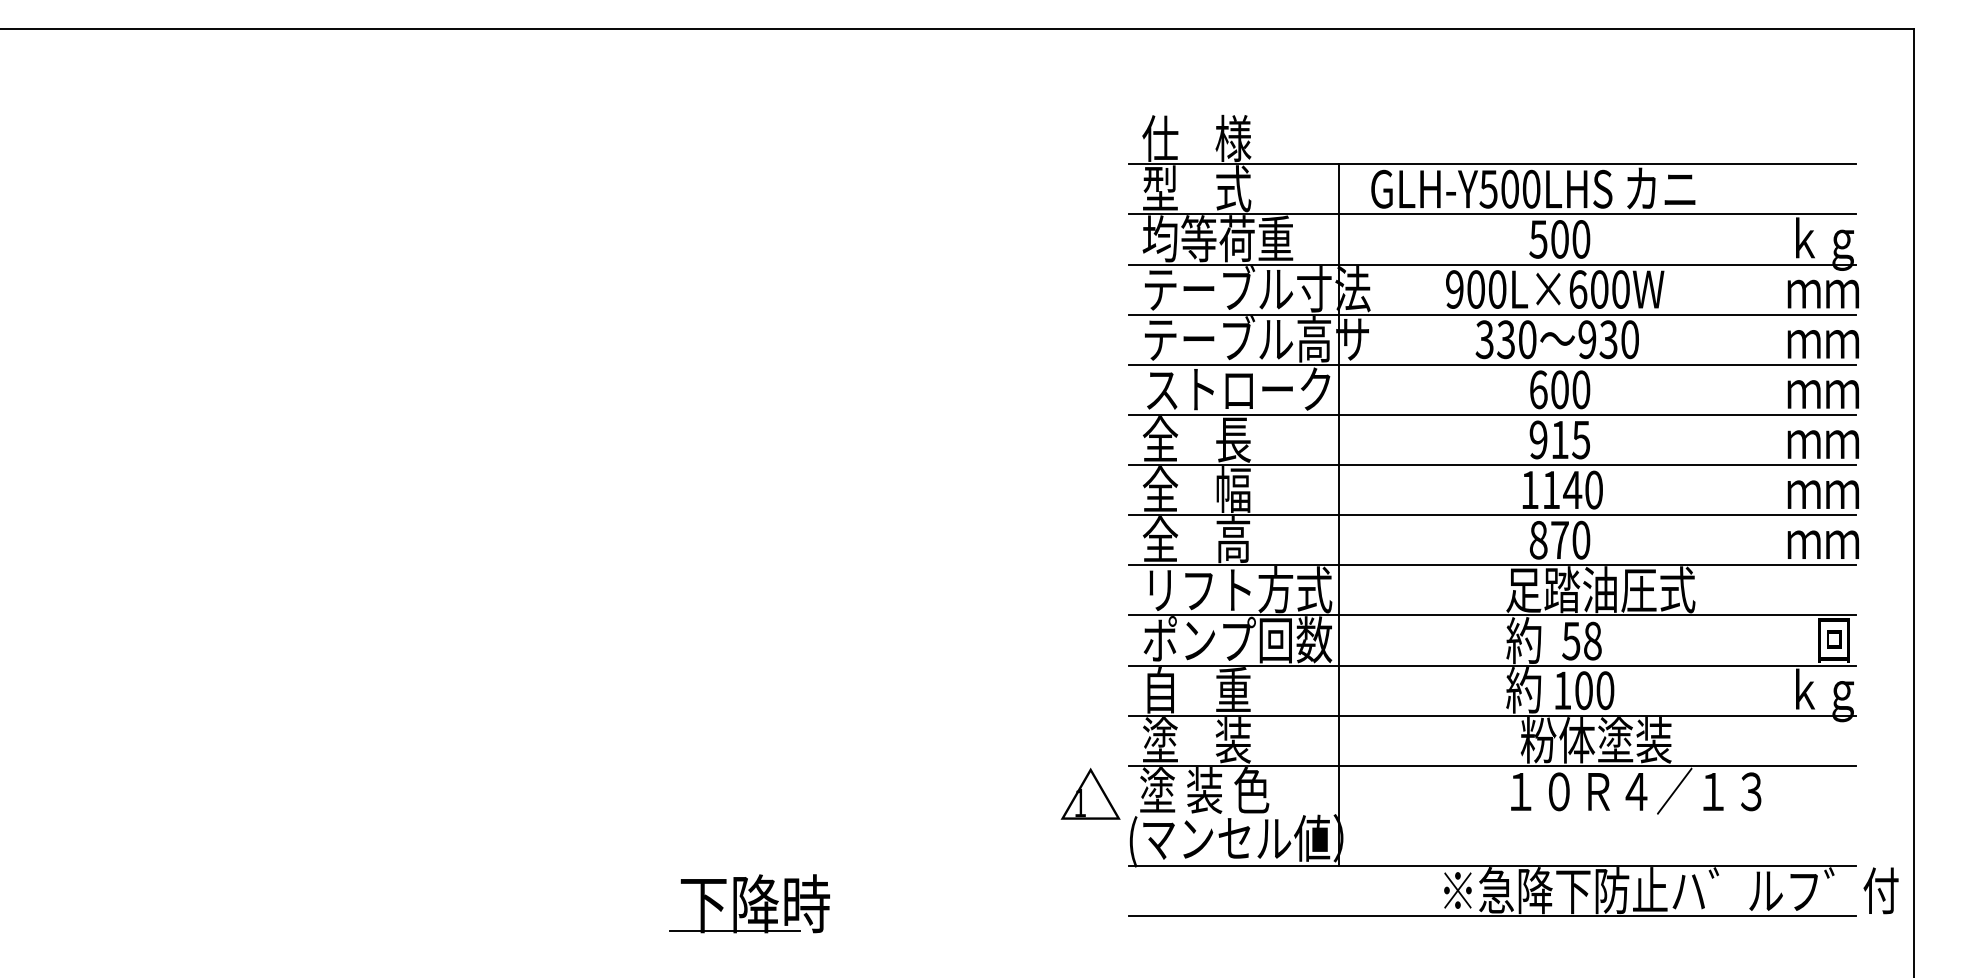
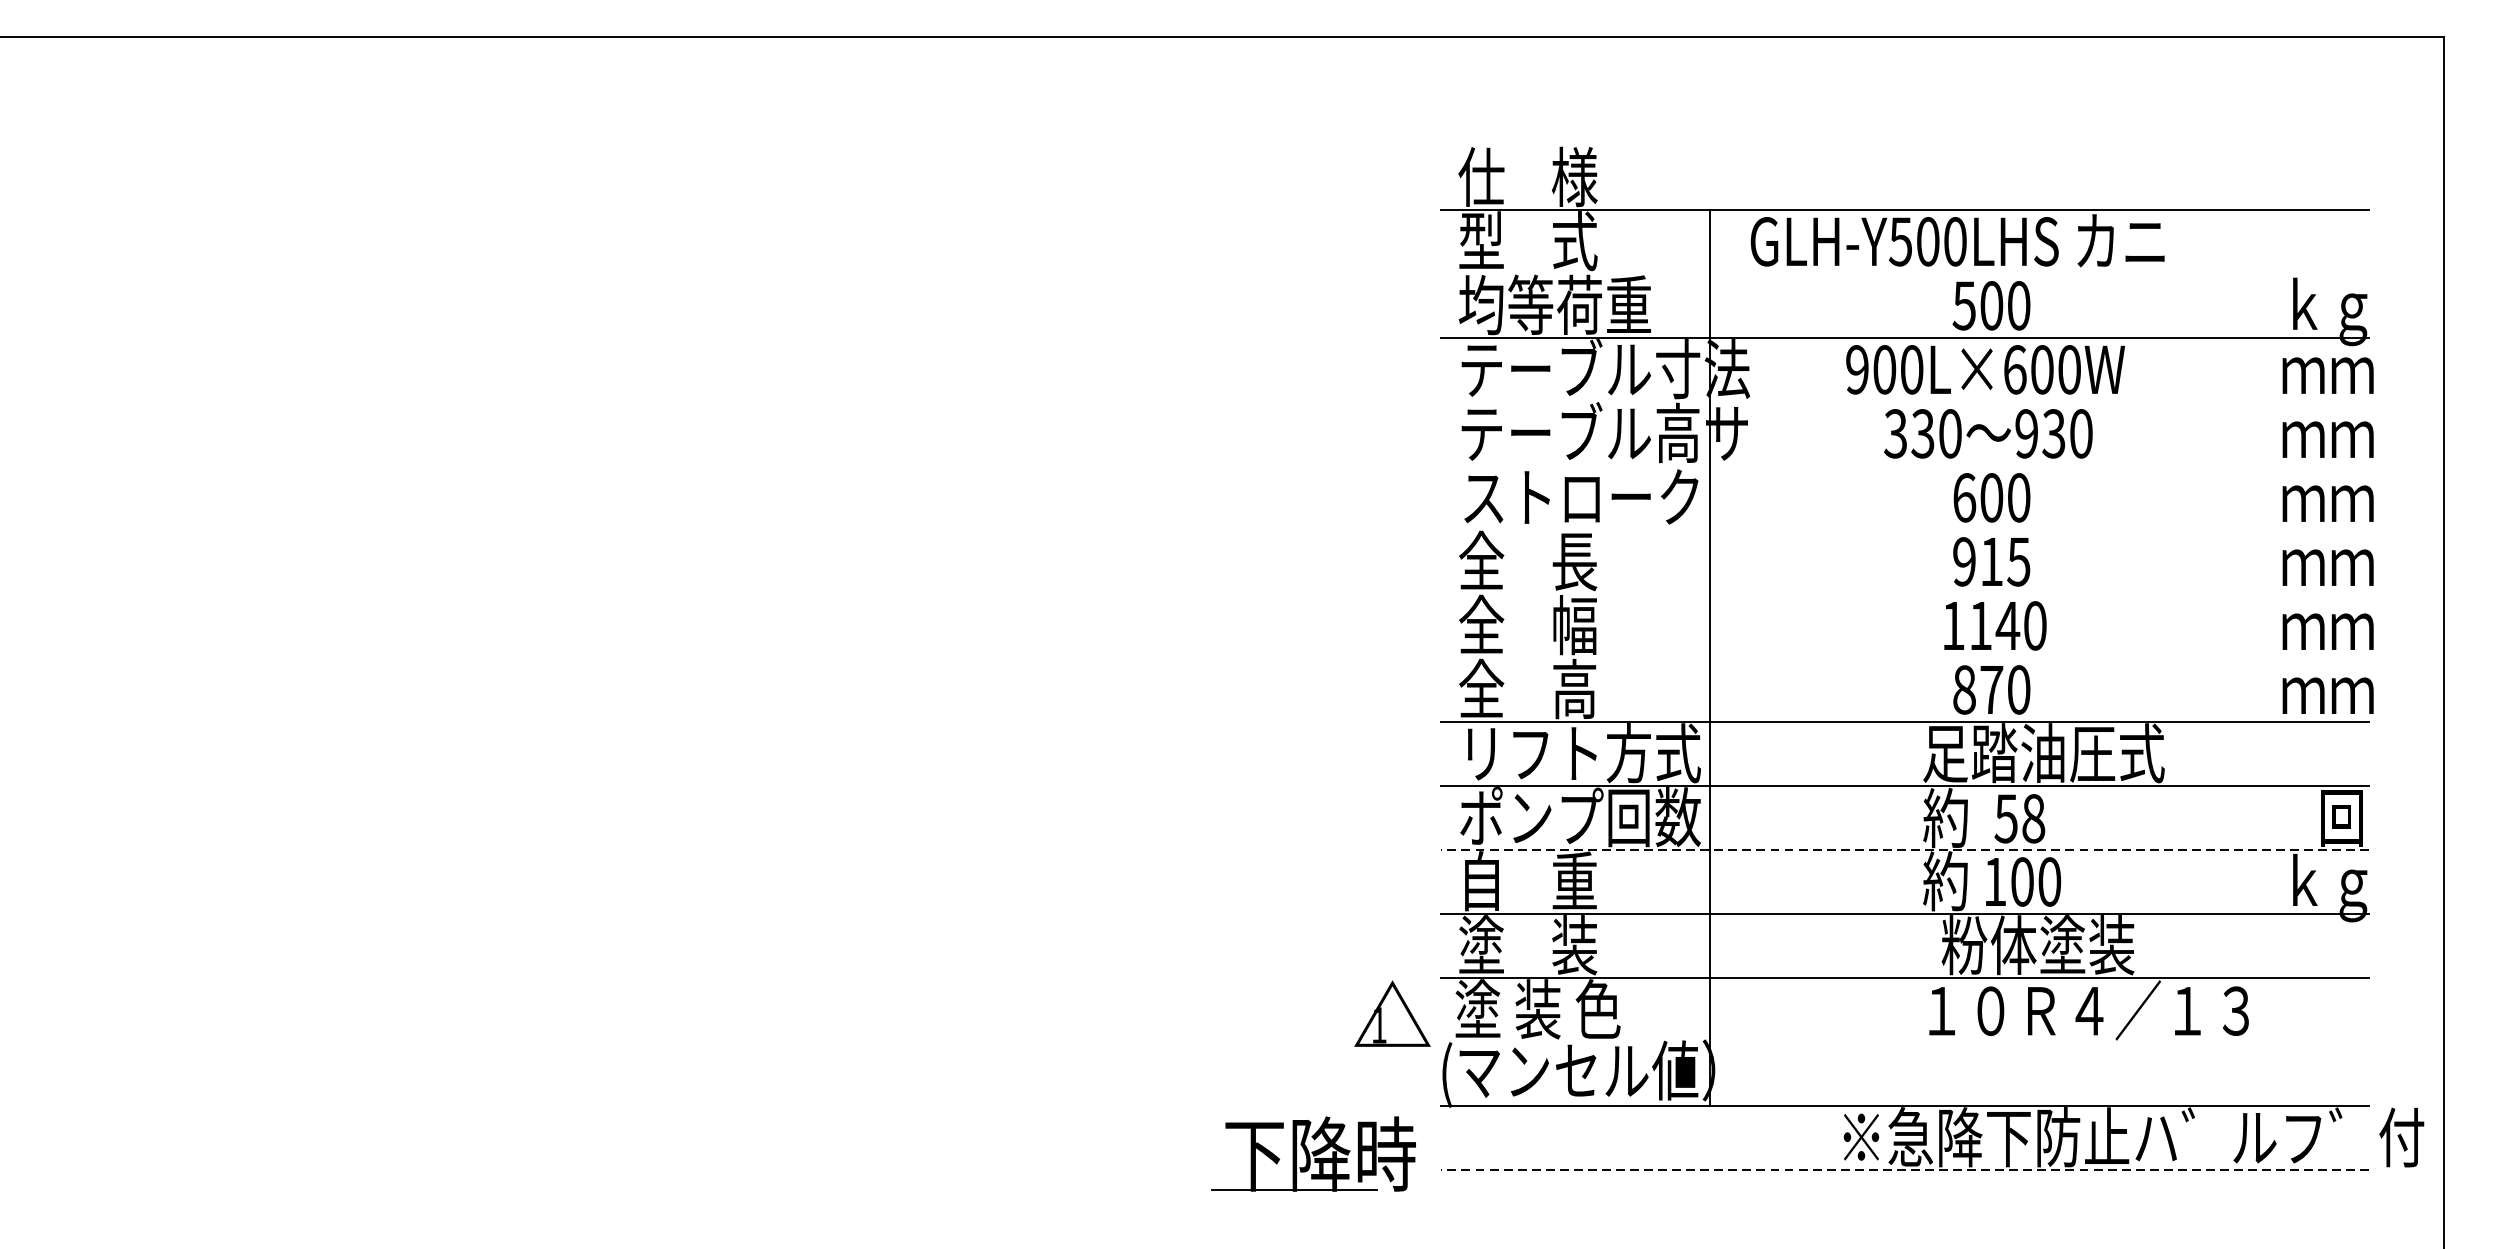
line: (1491, 214) -> (1904, 273), removed
line: (1491, 314) -> (1904, 401), removed
line: (1491, 364) -> (1904, 465), removed
line: (1491, 414) -> (1904, 529), removed
line: (1491, 465) -> (1904, 594), removed
line: (1491, 515) -> (1904, 658), removed
line: (1491, 665) -> (1904, 849), solid -> dashed
part: (749, 903) -> (1313, 1153), moved
line: (1491, 916) -> (1904, 1170), solid -> dashed

